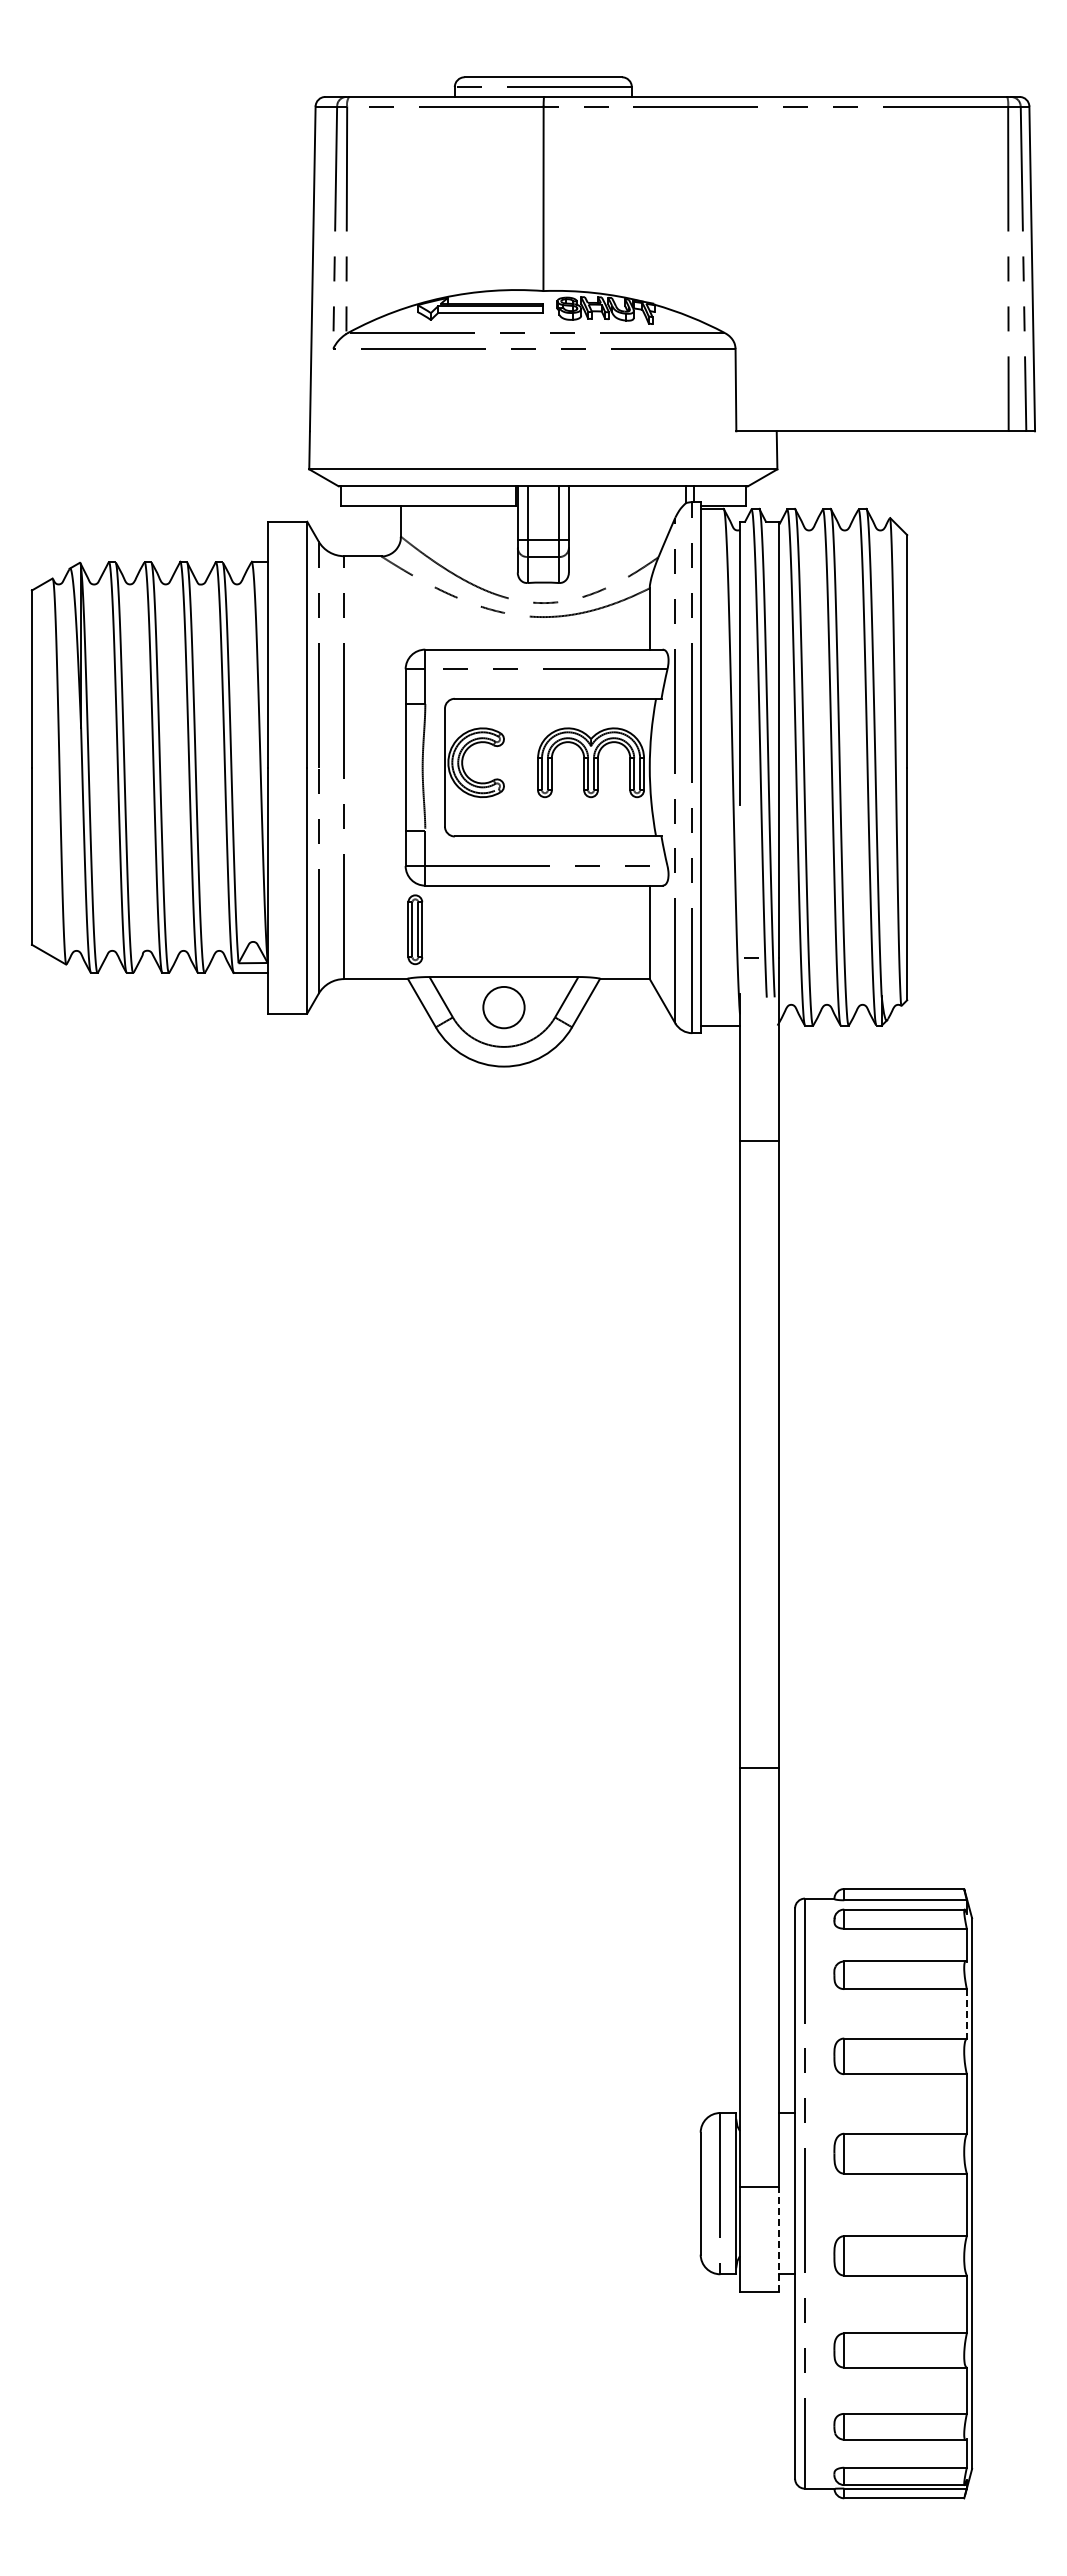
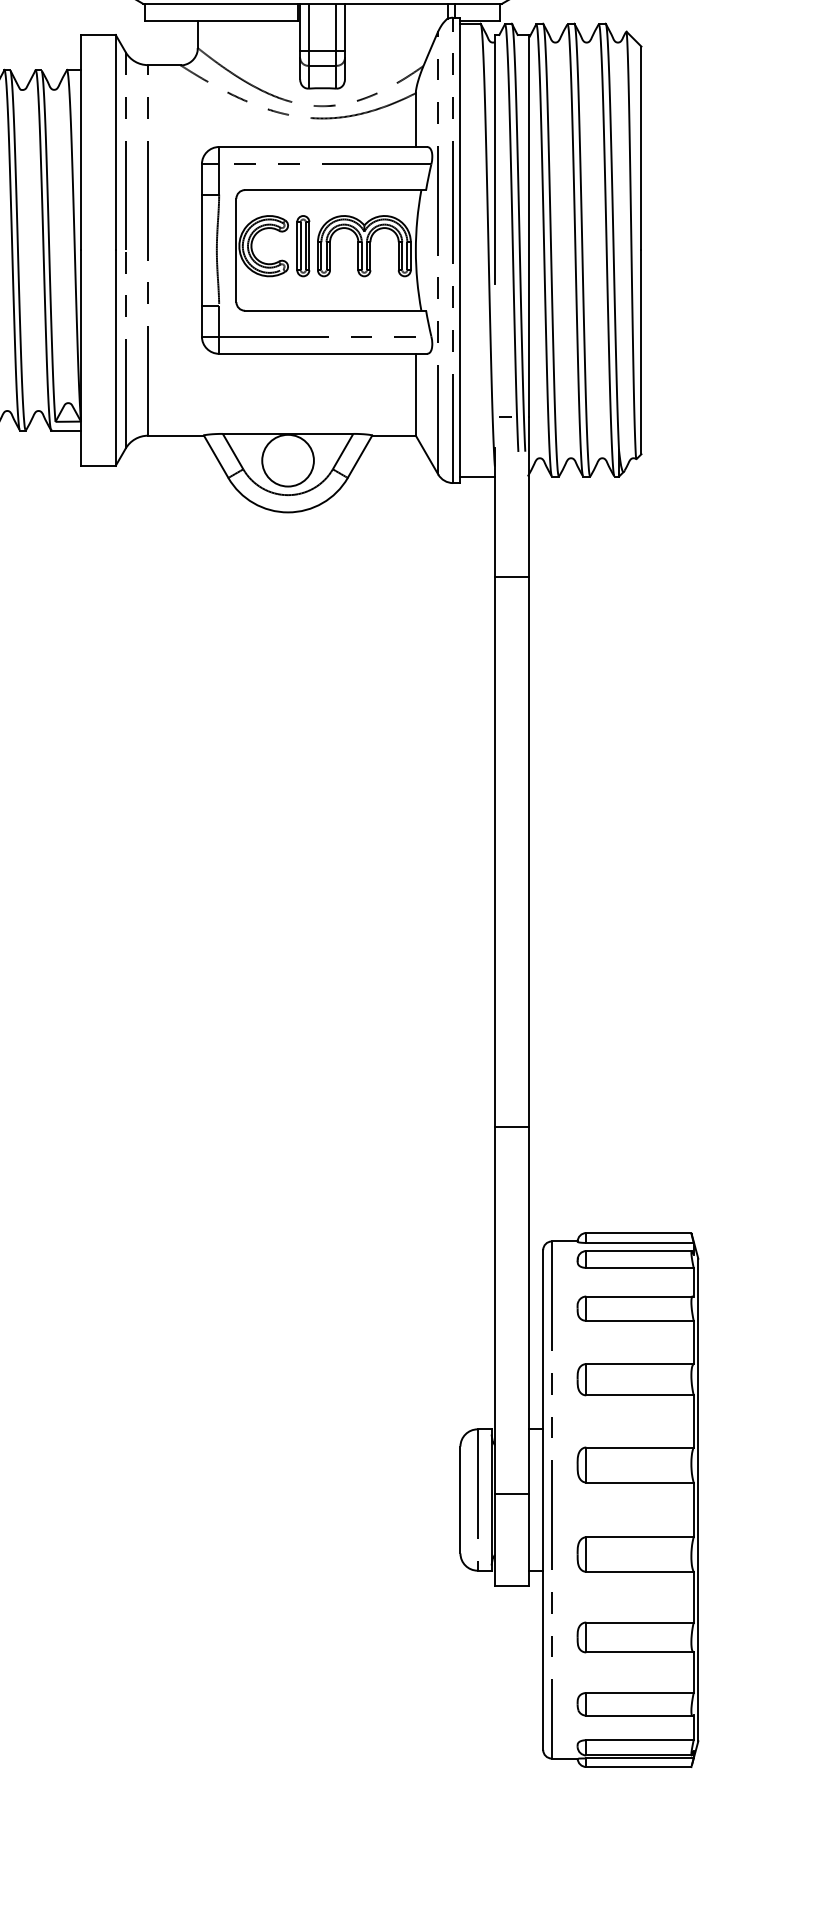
part: (415, 929) -> (303, 245), moved
circle: (503, 1007) -> (287, 460), size x1.43
line: (966, 2013) -> (693, 1342), dashed -> solid
line: (779, 2239) -> (529, 1540), dashed -> solid

